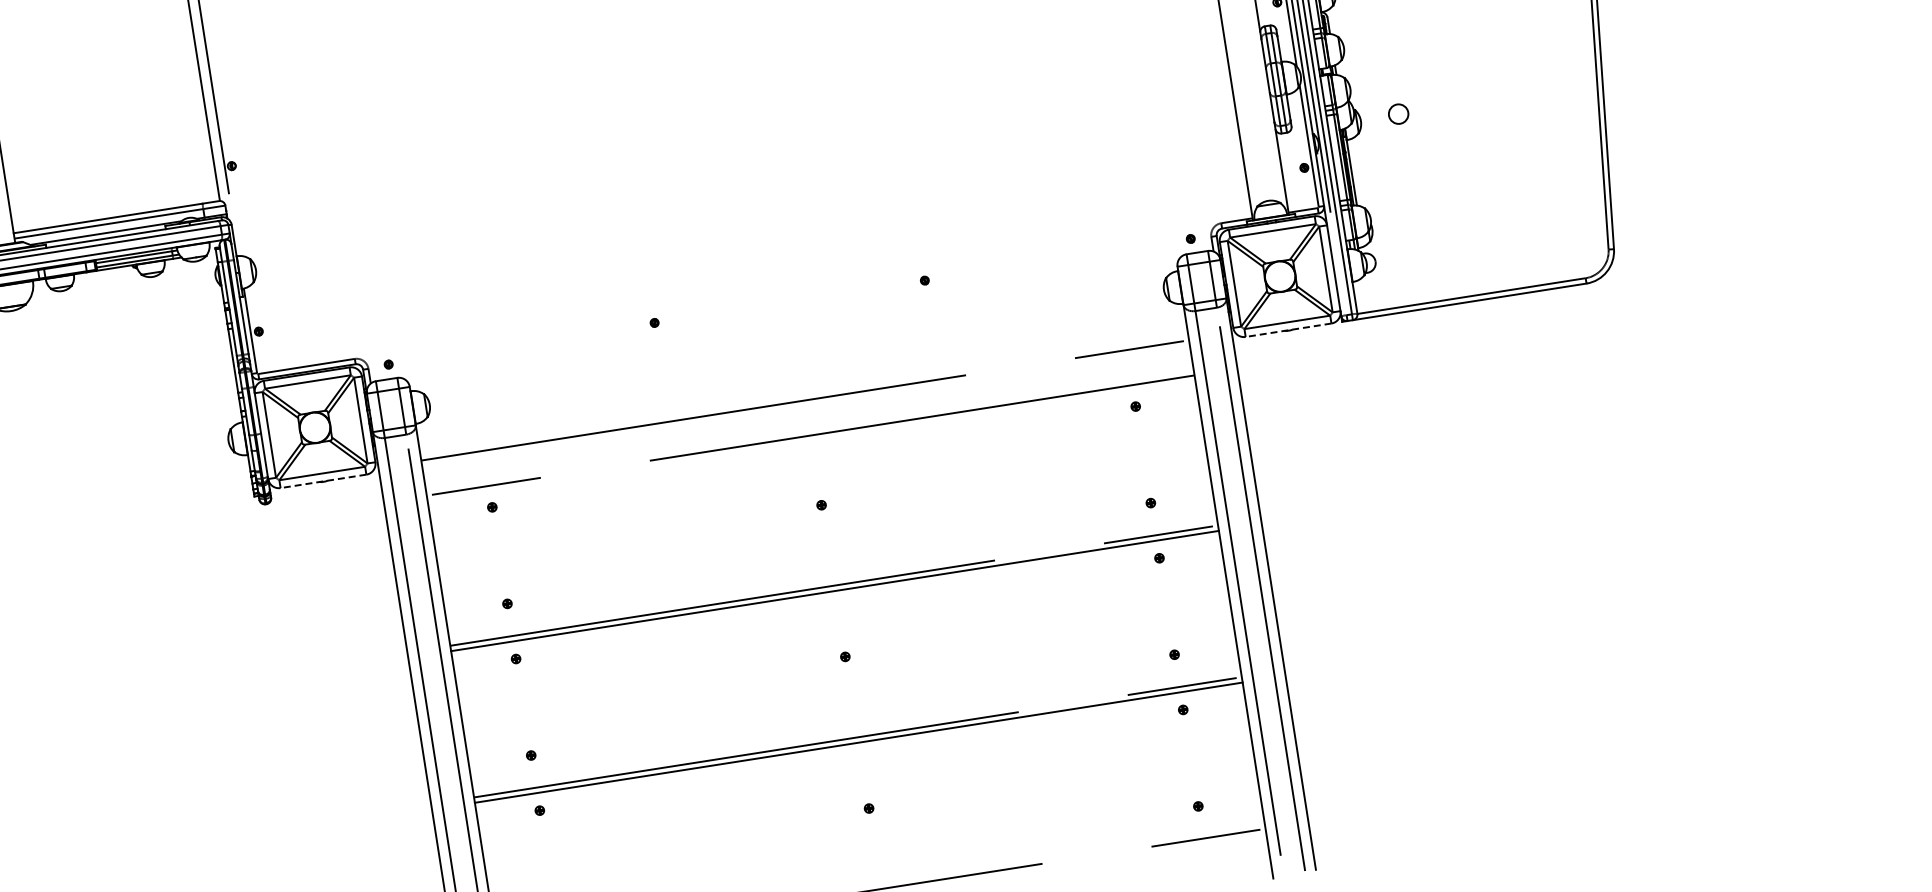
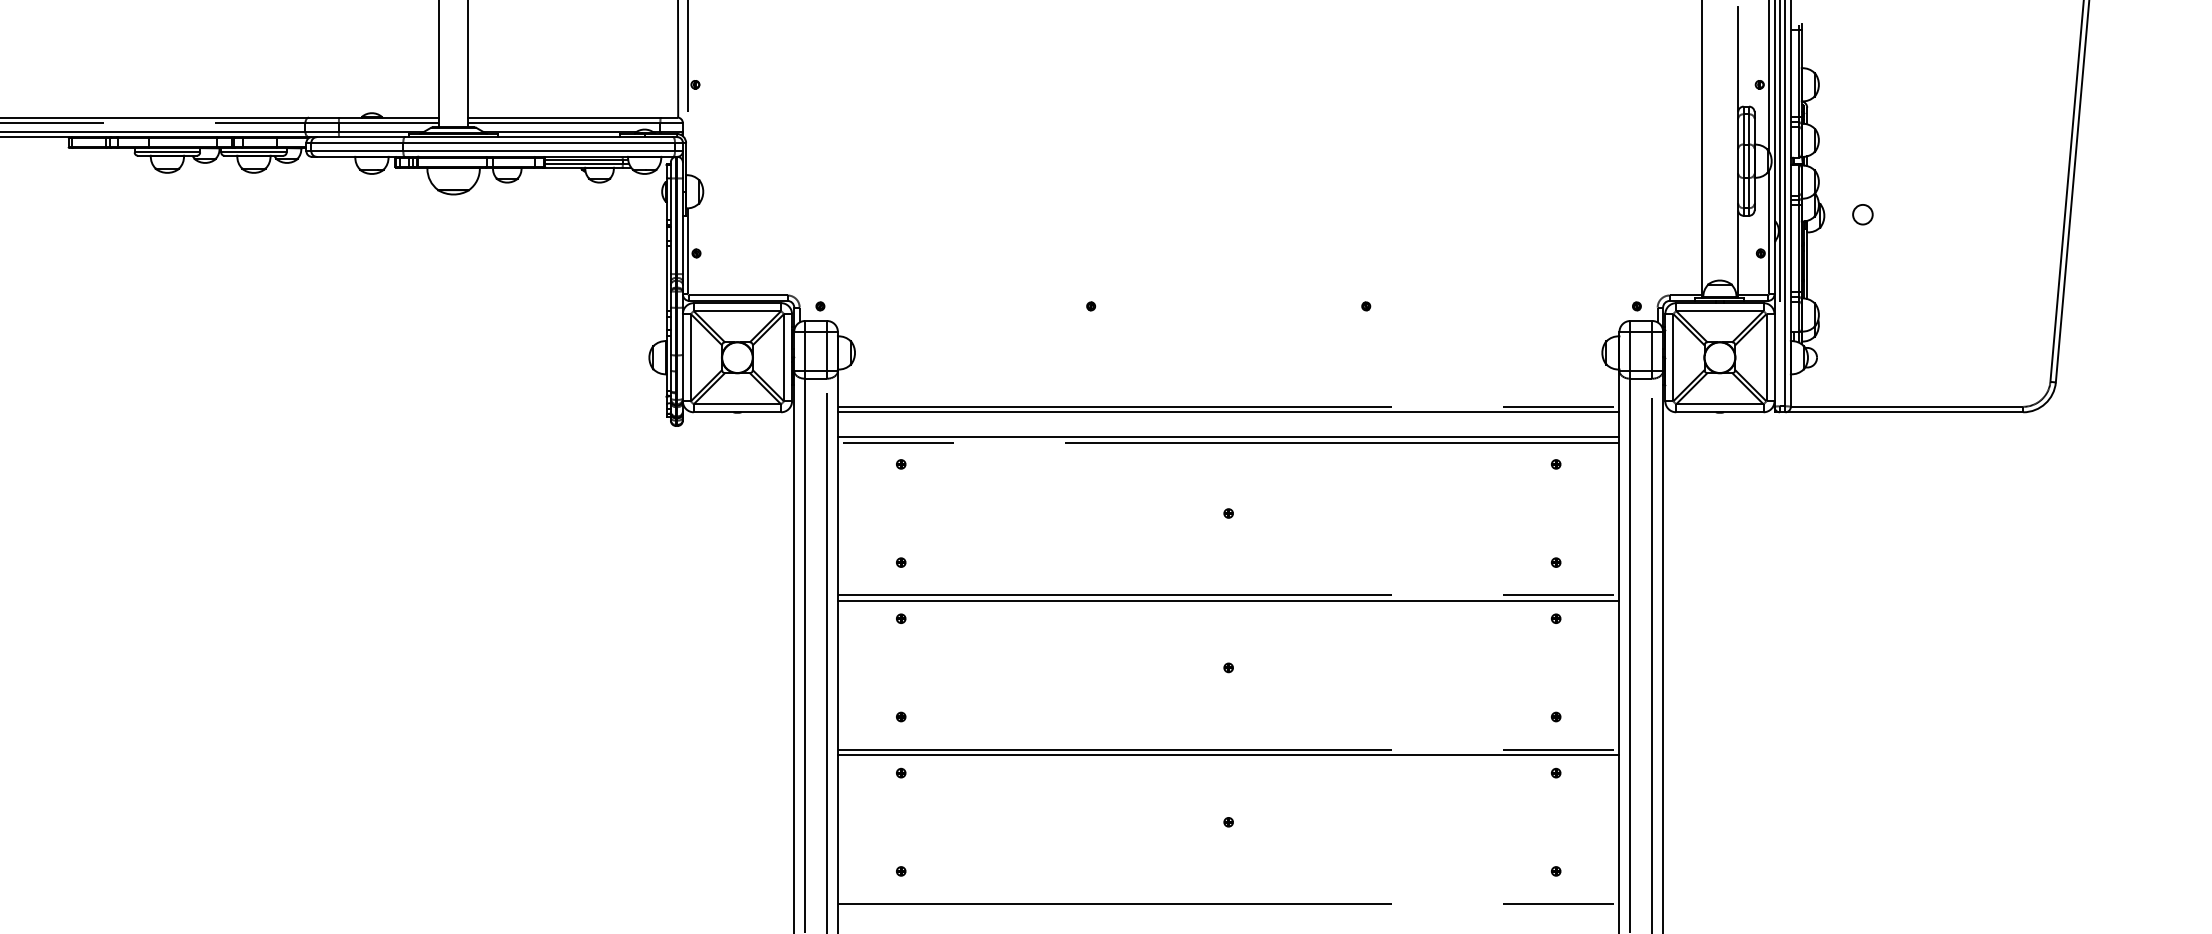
line: (1288, 330) -> (1719, 412), dashed -> solid
line: (805, 406) -> (1228, 412), added
line: (809, 430) -> (1228, 437), added
line: (323, 481) -> (737, 412), dashed -> solid

